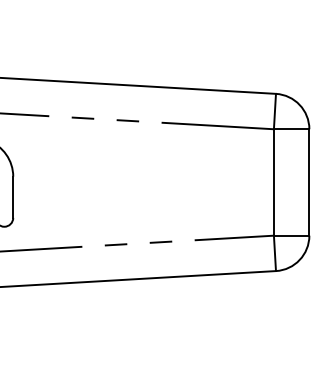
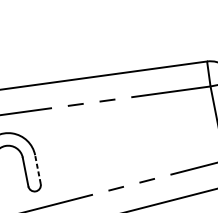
line: (13, 197) -> (38, 169), solid -> dashed

